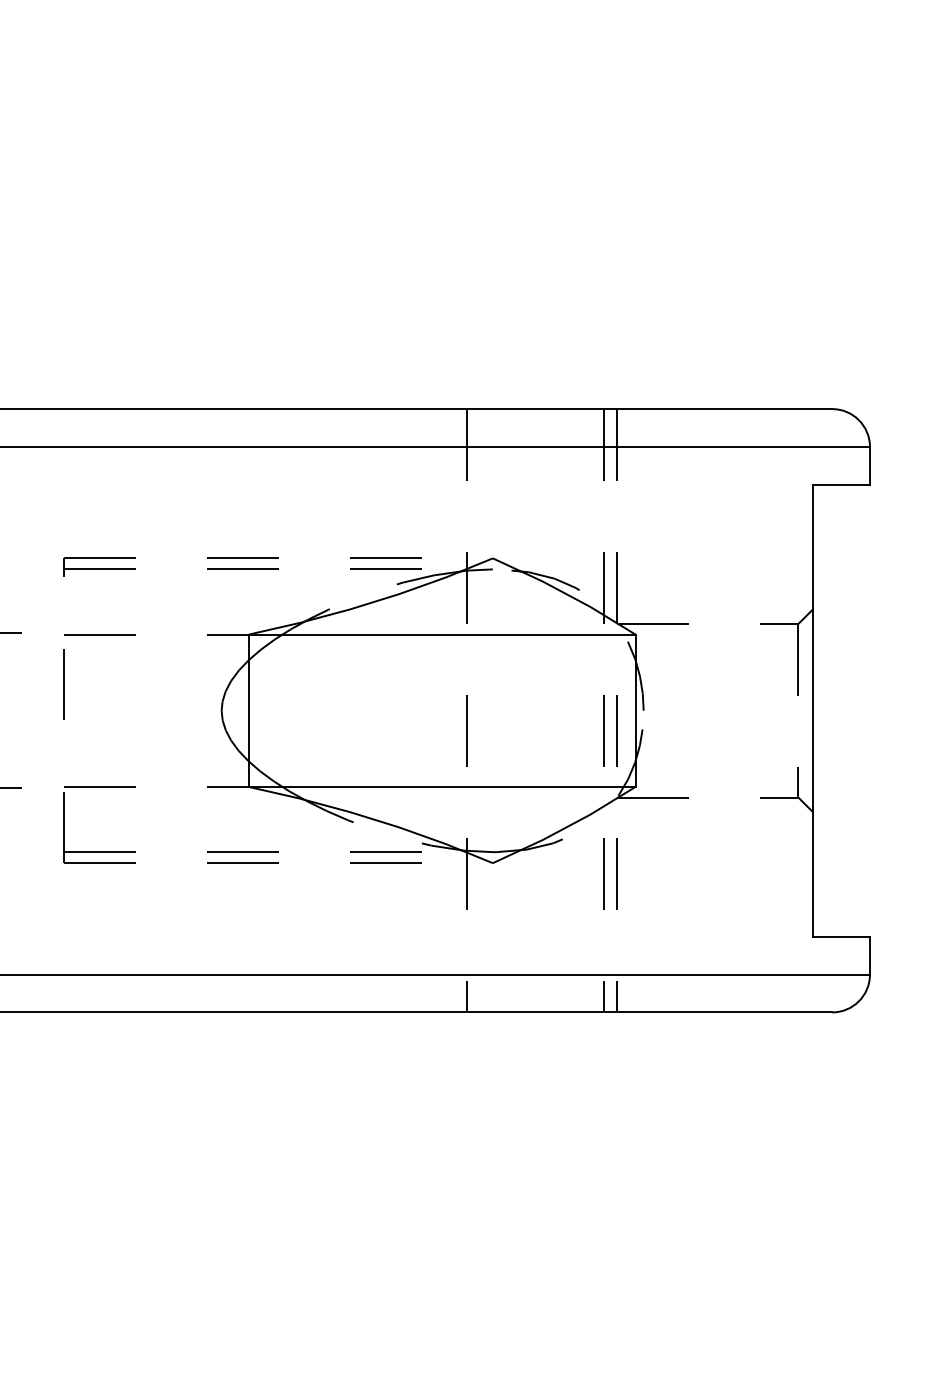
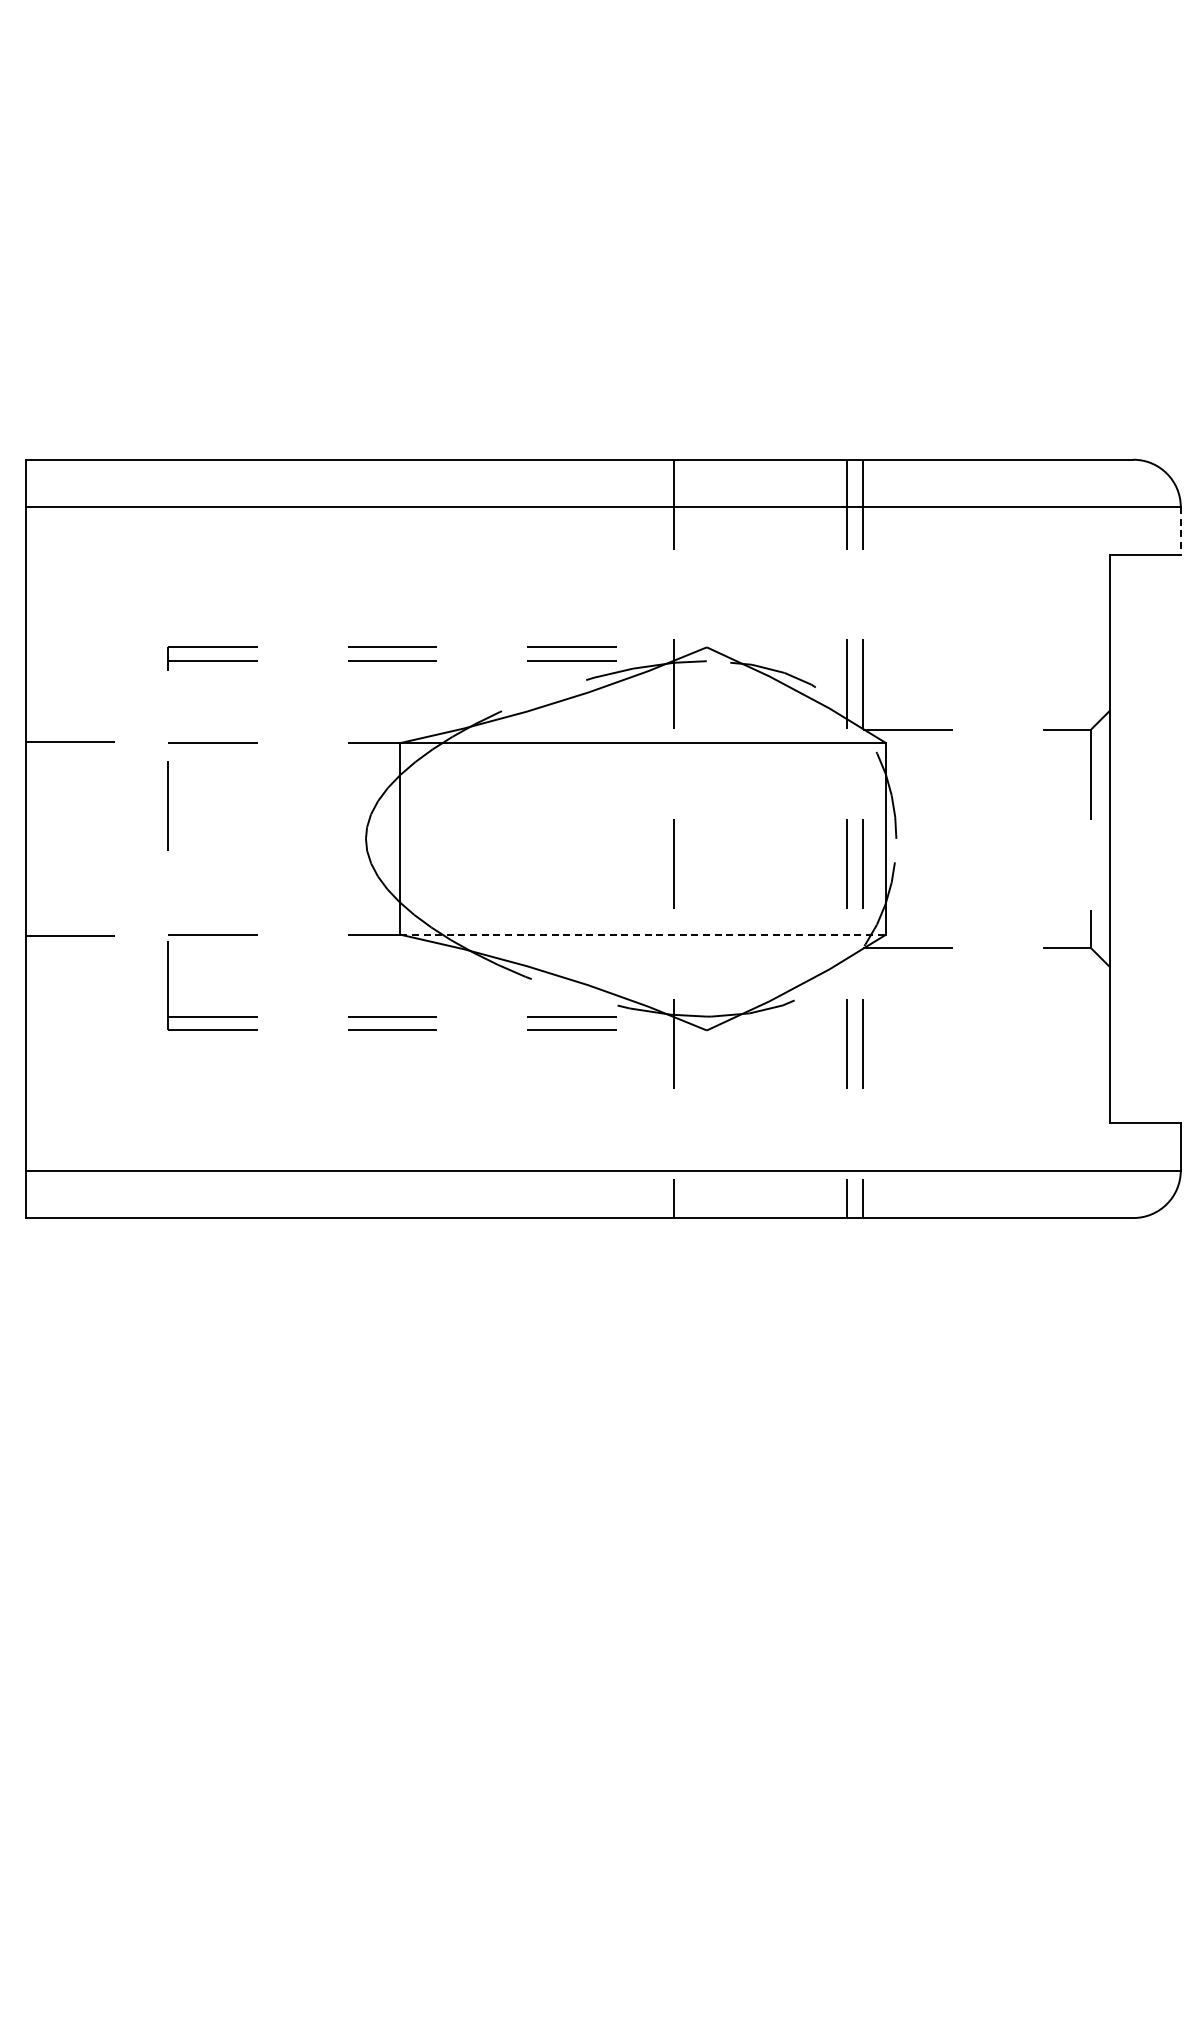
line: (869, 465) -> (1180, 530), solid -> dashed
line: (442, 786) -> (643, 934), solid -> dashed

